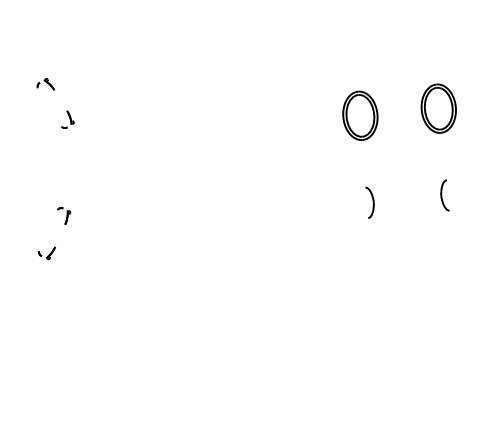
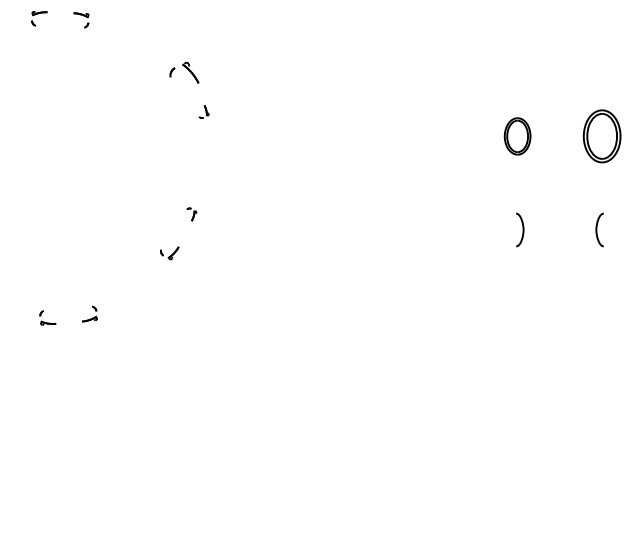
part: (44, 84) -> (183, 72), size x1.6
part: (360, 115) -> (517, 136), size x0.7
part: (66, 119) -> (203, 111), size x0.7
part: (64, 215) -> (191, 214), size x0.7

